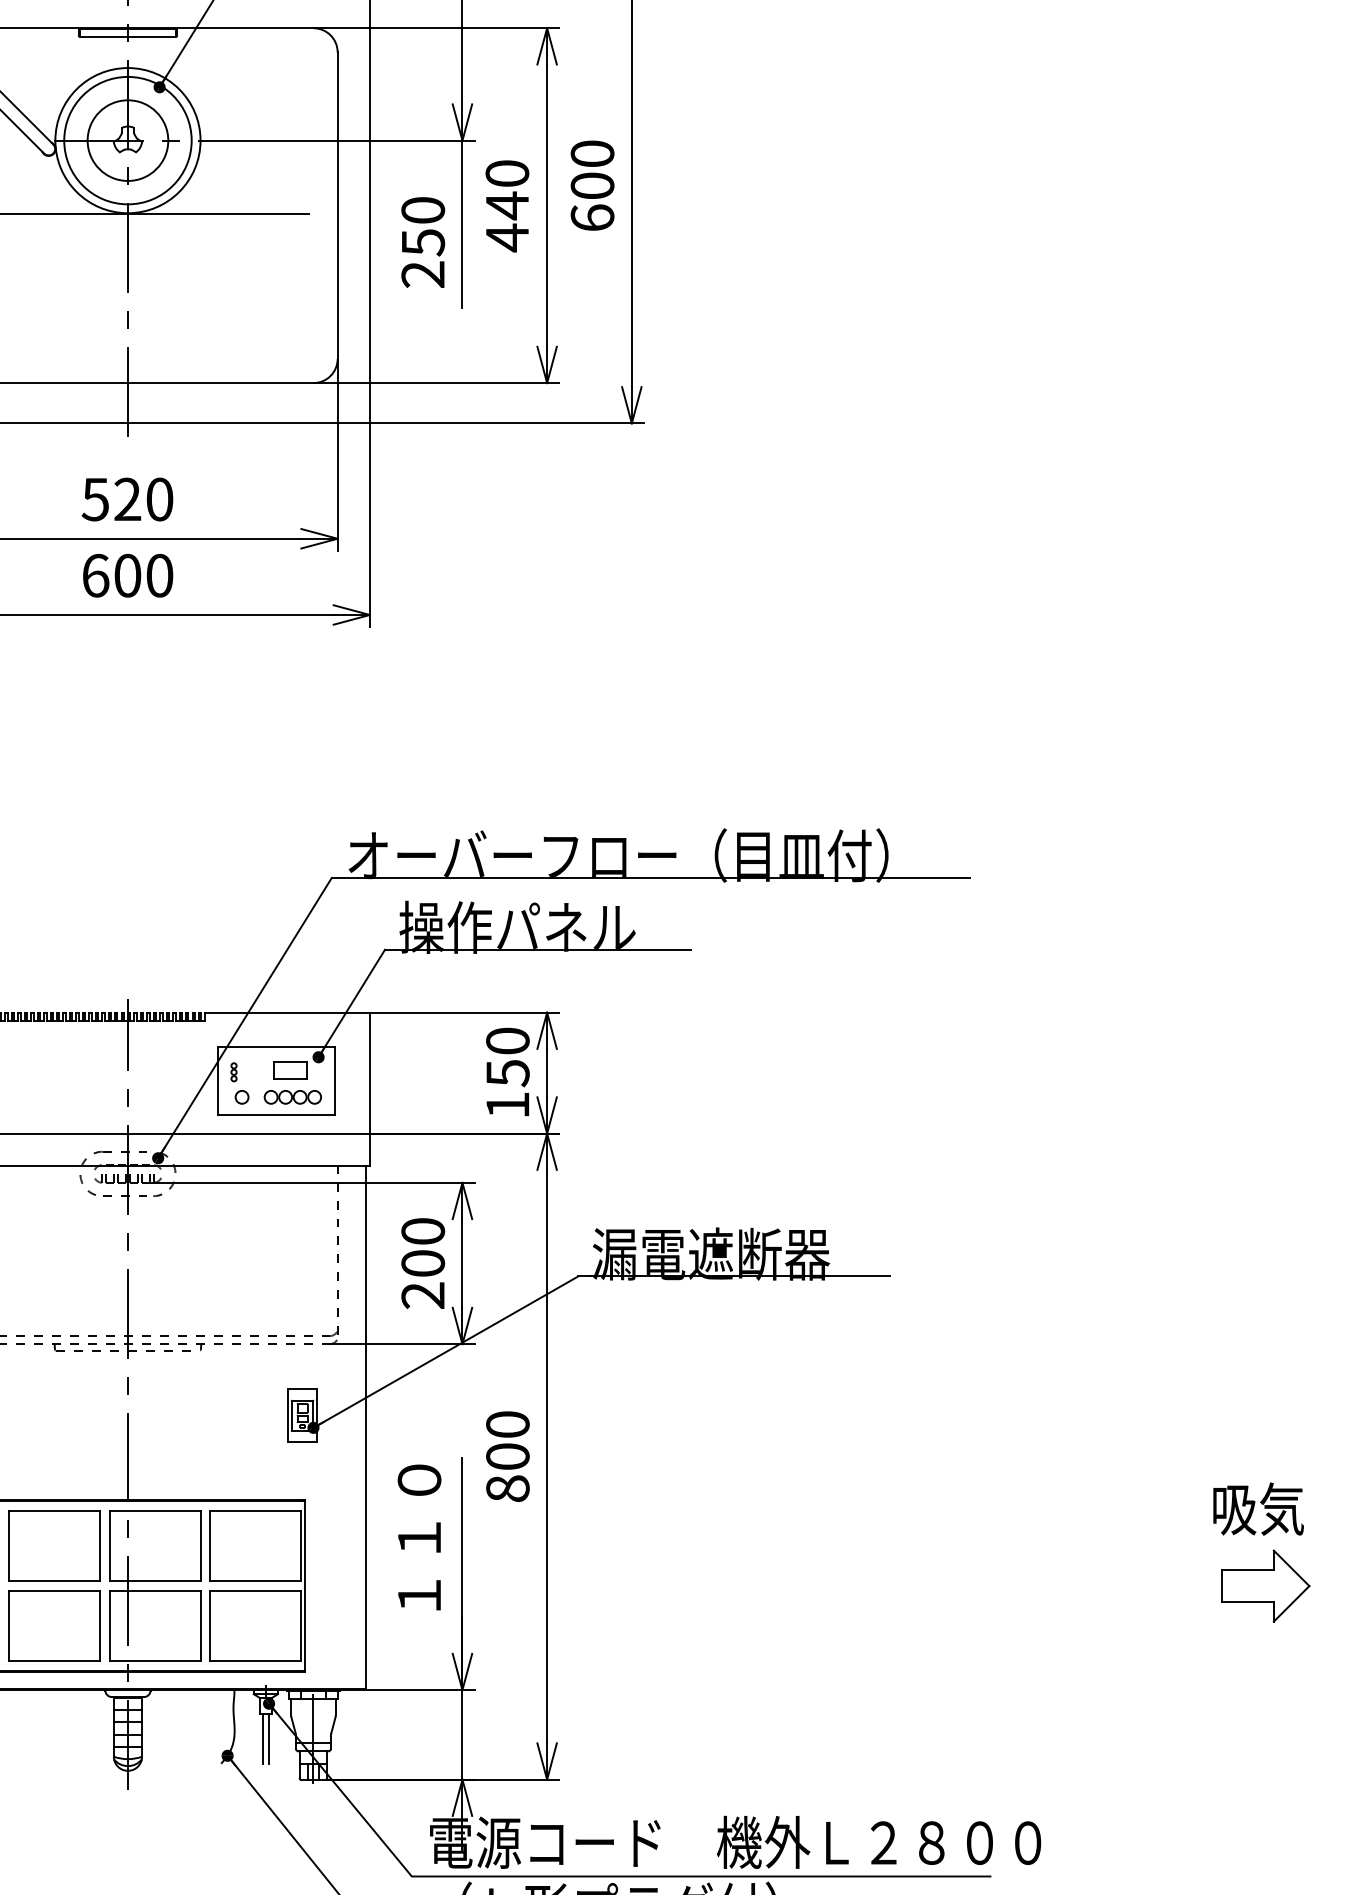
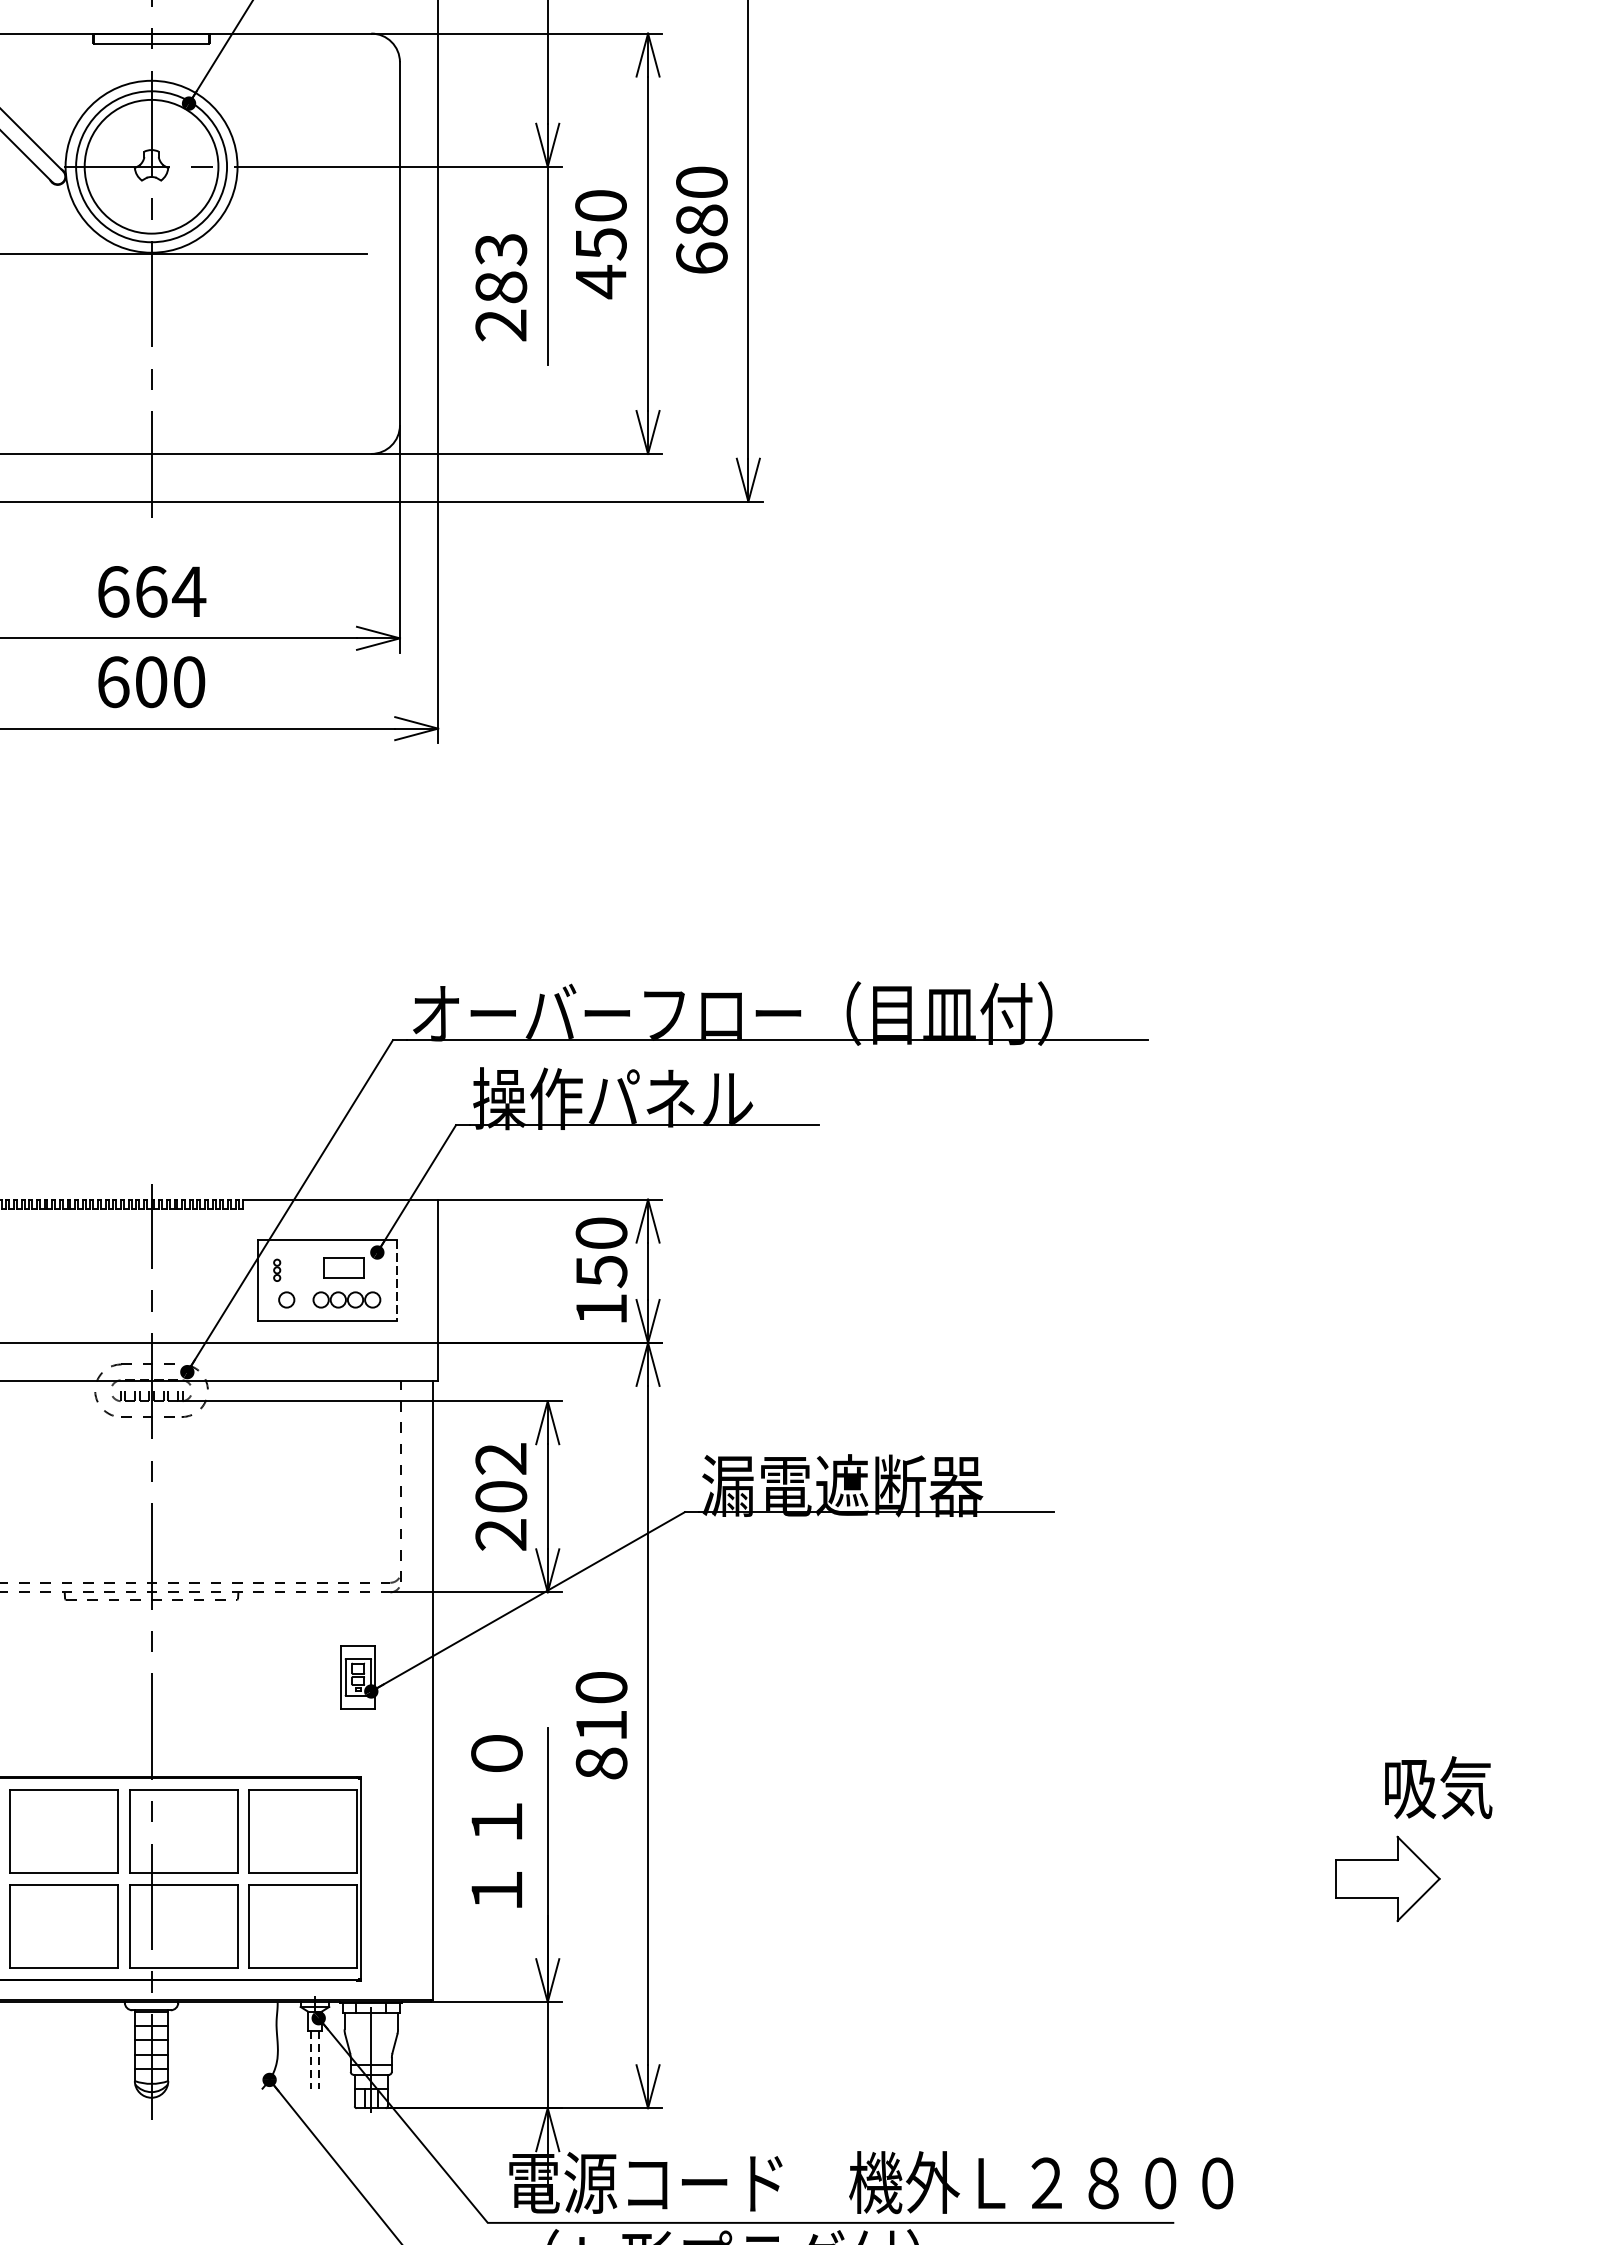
circle: (127, 140) -> (151, 166), size x1.4
text: (592, 185) -> (701, 219), 600 -> 680
text: (507, 205) -> (601, 243), 440 -> 450
text: (423, 226) -> (501, 268), 250 -> 283
text: (127, 499) -> (151, 591), 520 -> 664
line: (334, 1081) -> (396, 1281), solid -> dashed
text: (423, 1231) -> (501, 1458), 200 -> 202
text: (507, 1456) -> (601, 1725), 800 -> 810
text: (1258, 1508) -> (1438, 1787), moved
part: (1265, 1585) -> (1387, 1878), moved
line: (262, 1739) -> (310, 2060), solid -> dashed
line: (269, 1739) -> (319, 2060), solid -> dashed

